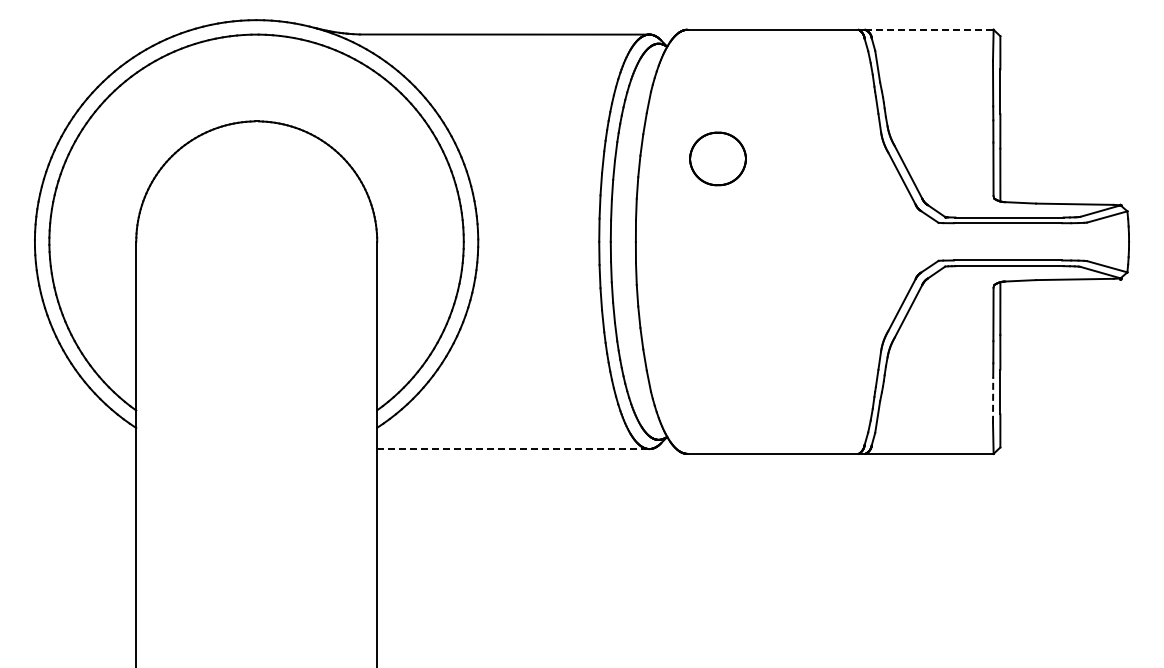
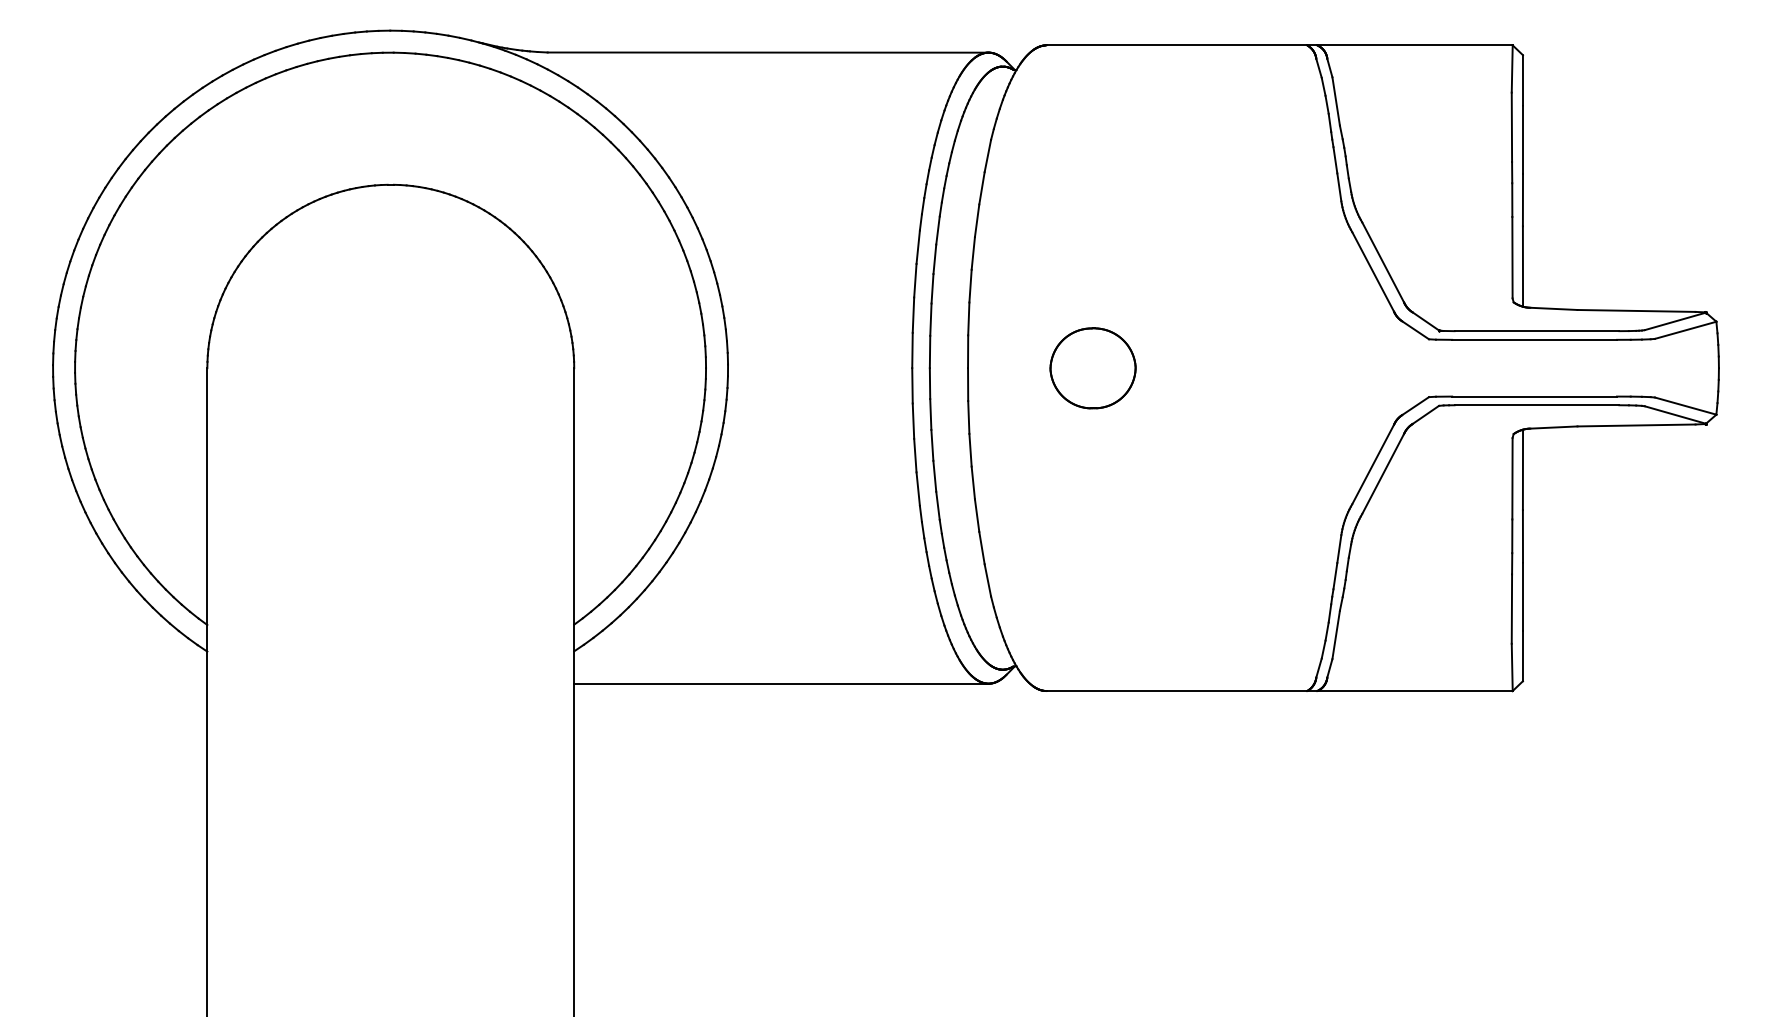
line: (929, 29) -> (1415, 44), dashed -> solid
part: (717, 158) -> (1092, 367), moved
line: (993, 400) -> (1512, 609), dashed -> solid
line: (513, 449) -> (781, 684), dashed -> solid

